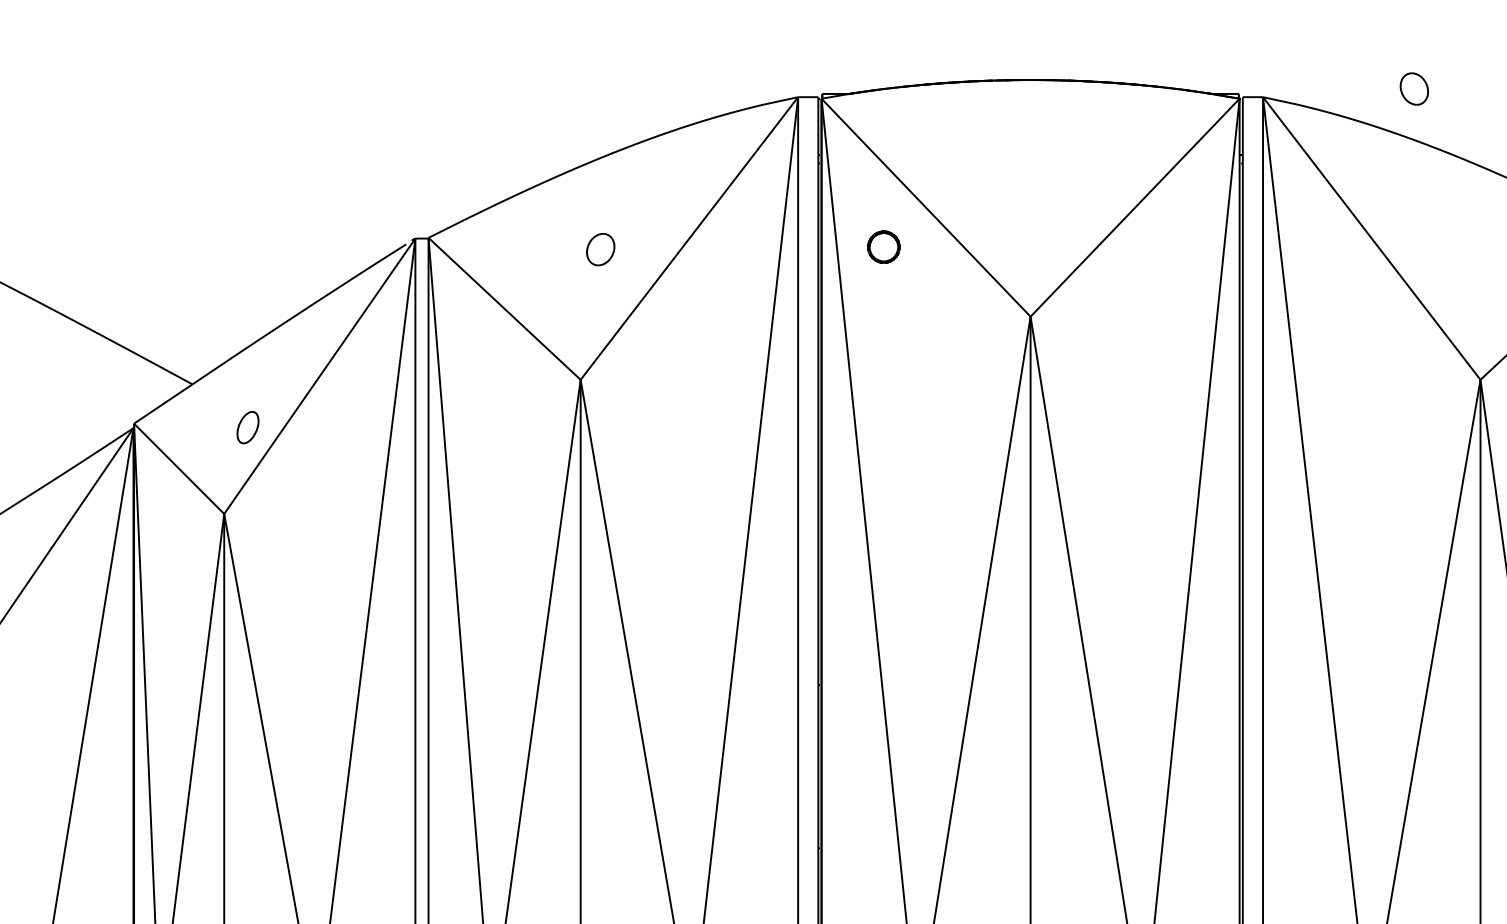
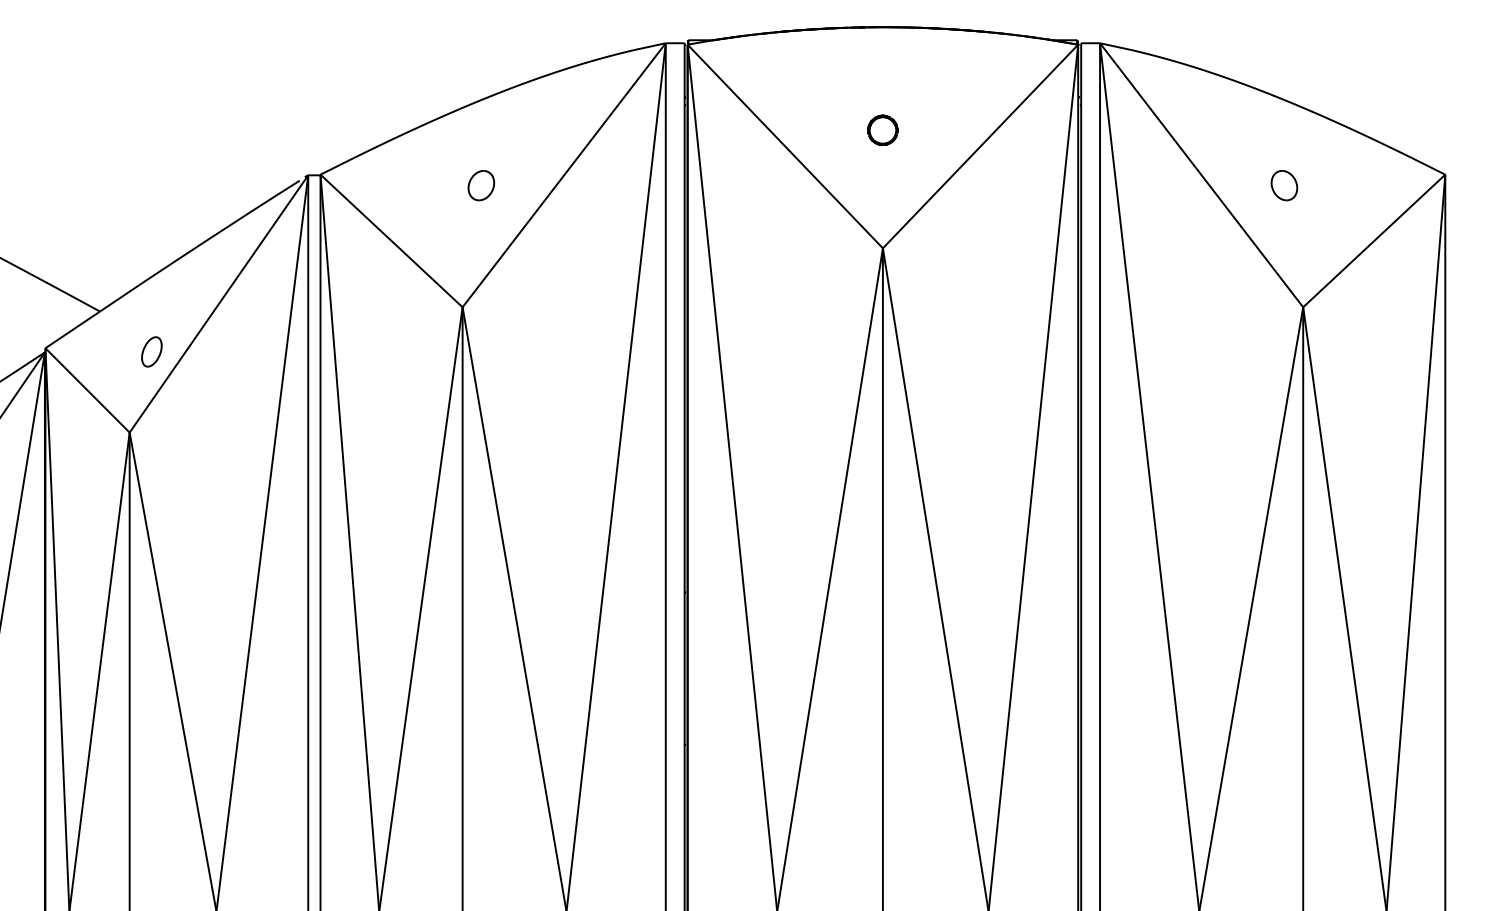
part: (1414, 88) -> (1284, 185), moved
part: (883, 246) -> (882, 129), moved

